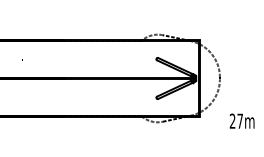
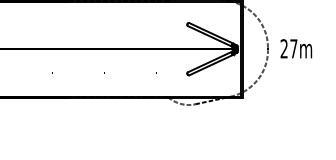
text: (241, 120) -> (295, 47), moved

